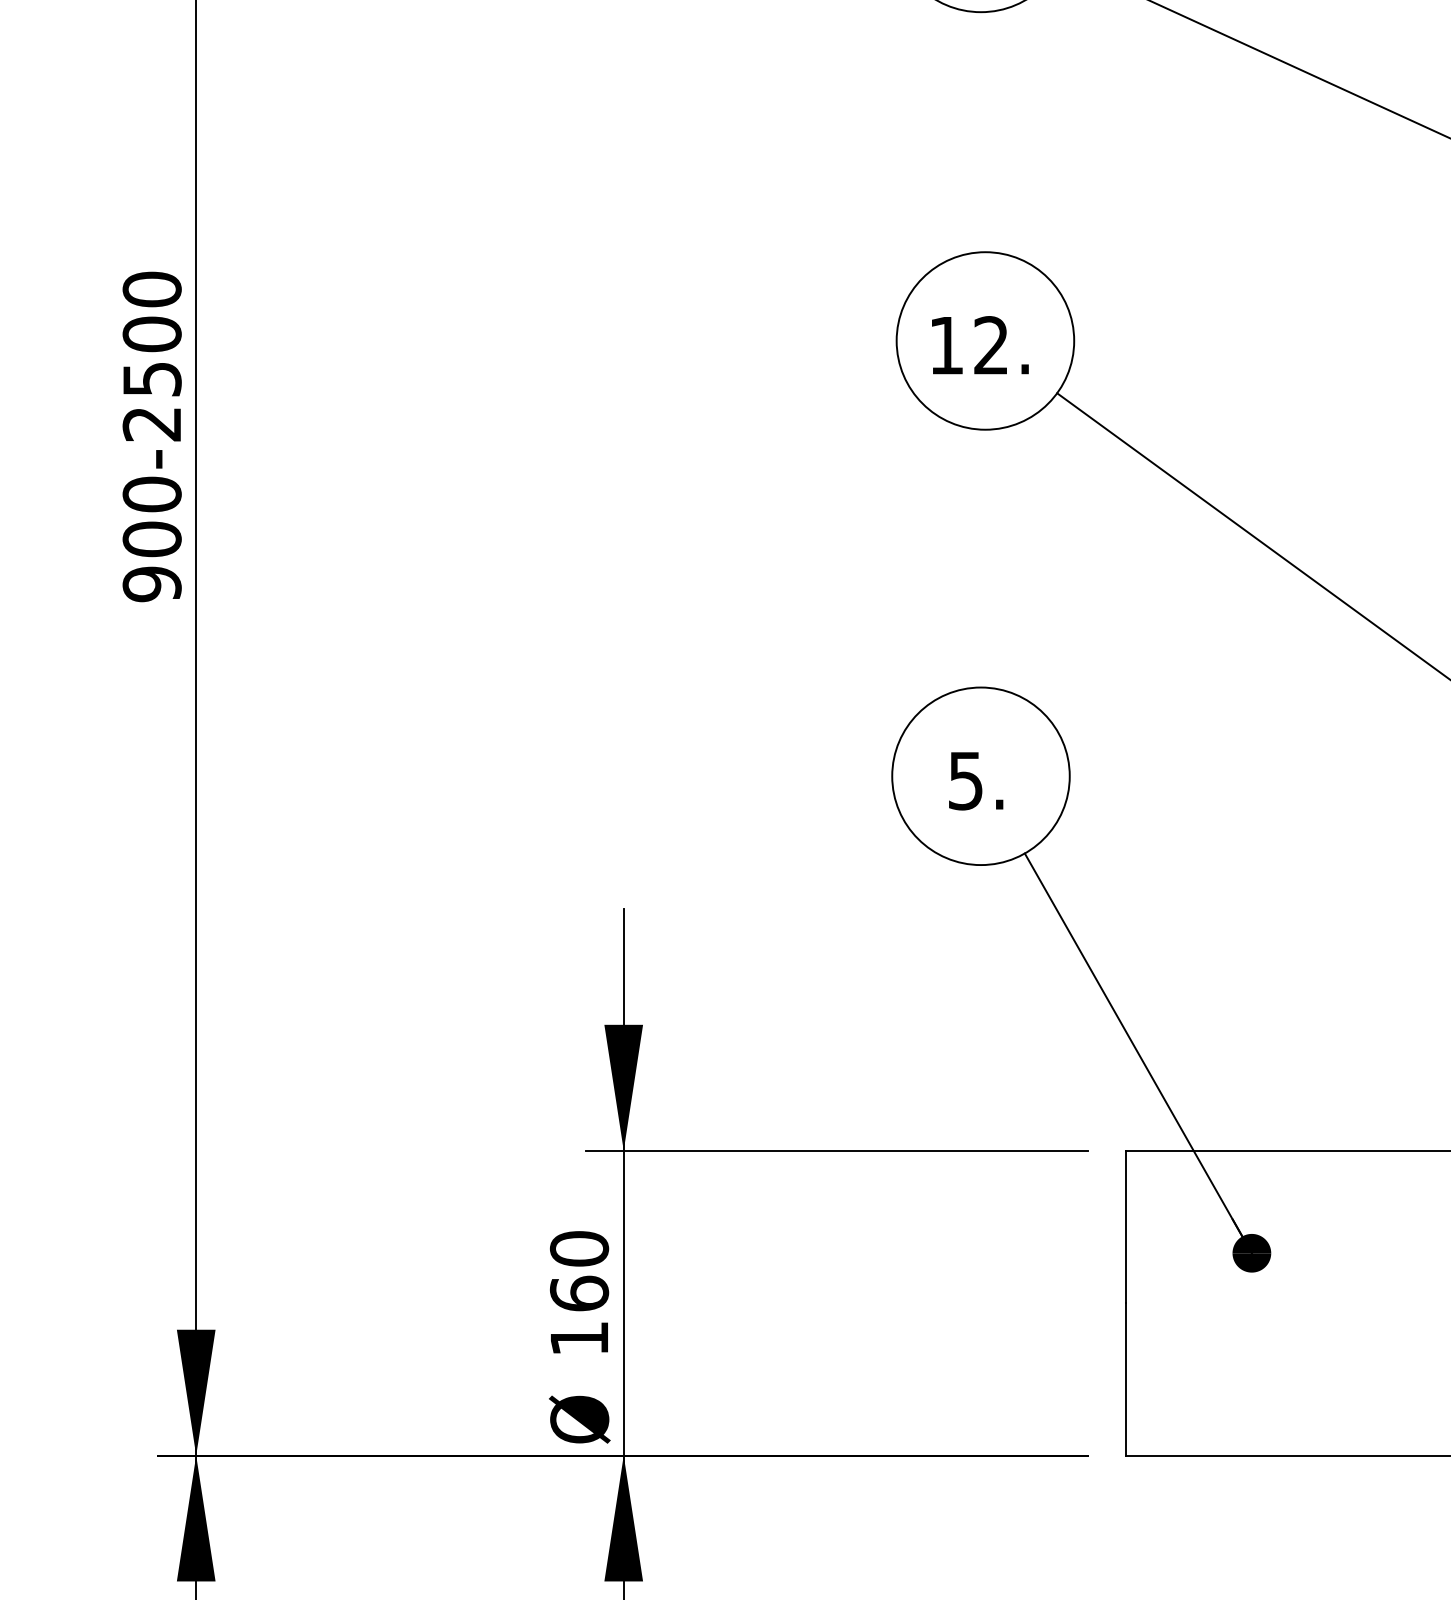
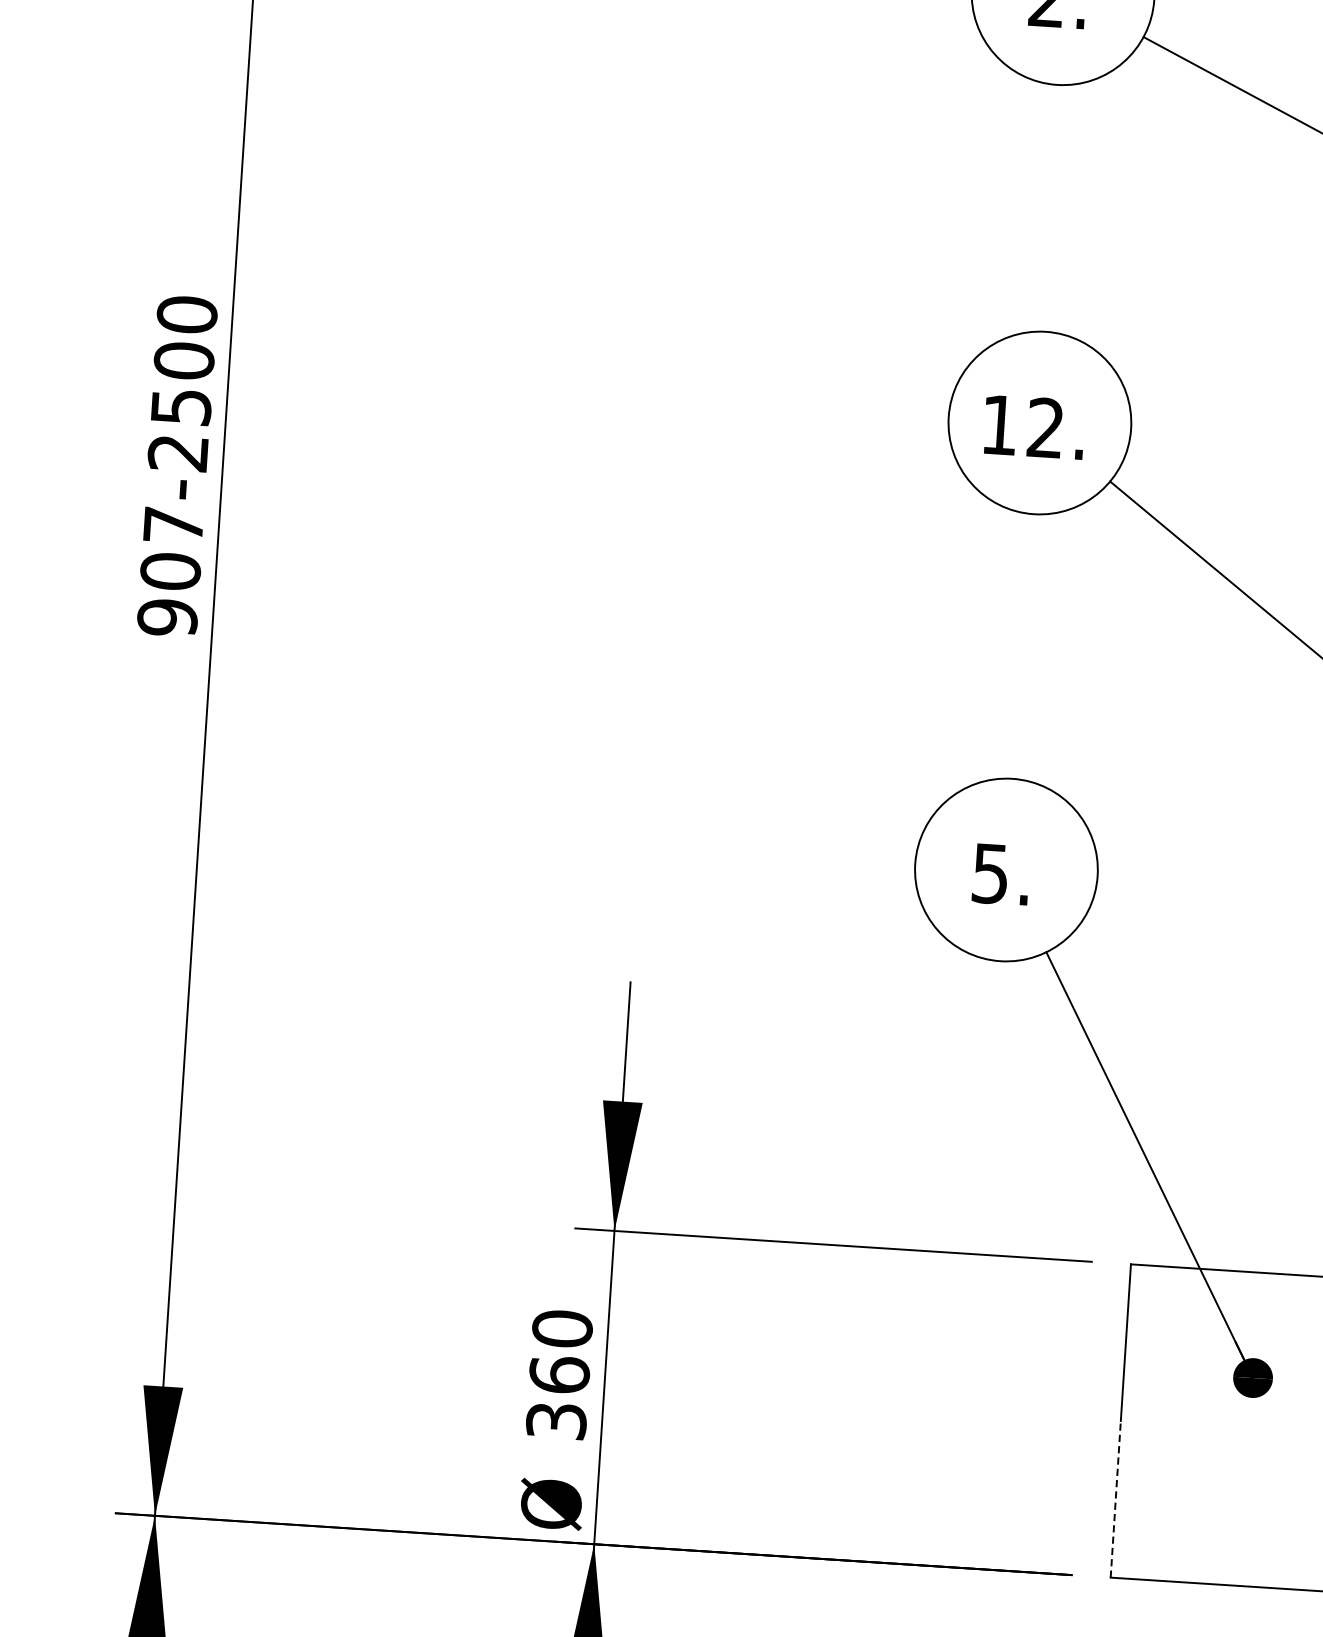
text: (151, 494) -> (172, 525), 900-2500 -> 907-2500
text: (579, 1338) -> (556, 1420), 160 -> 360
line: (1126, 1378) -> (1115, 1498), solid -> dashed

